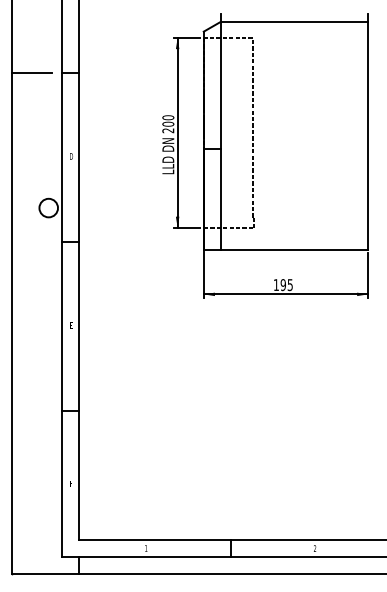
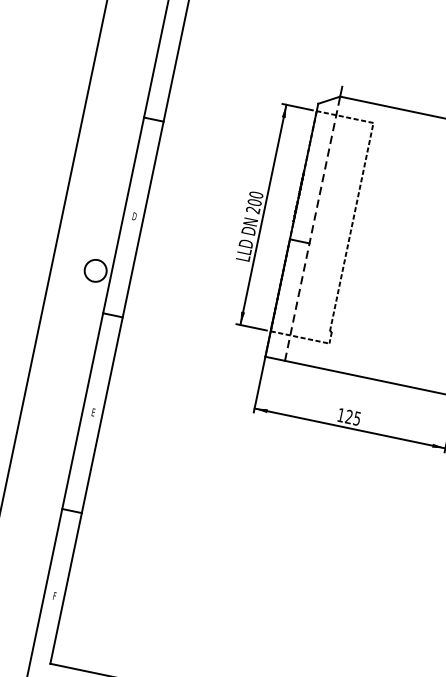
line: (31, 73) -> (108, 110), removed
line: (220, 135) -> (312, 228), solid -> dashed
text: (282, 285) -> (348, 417), 195 -> 125

